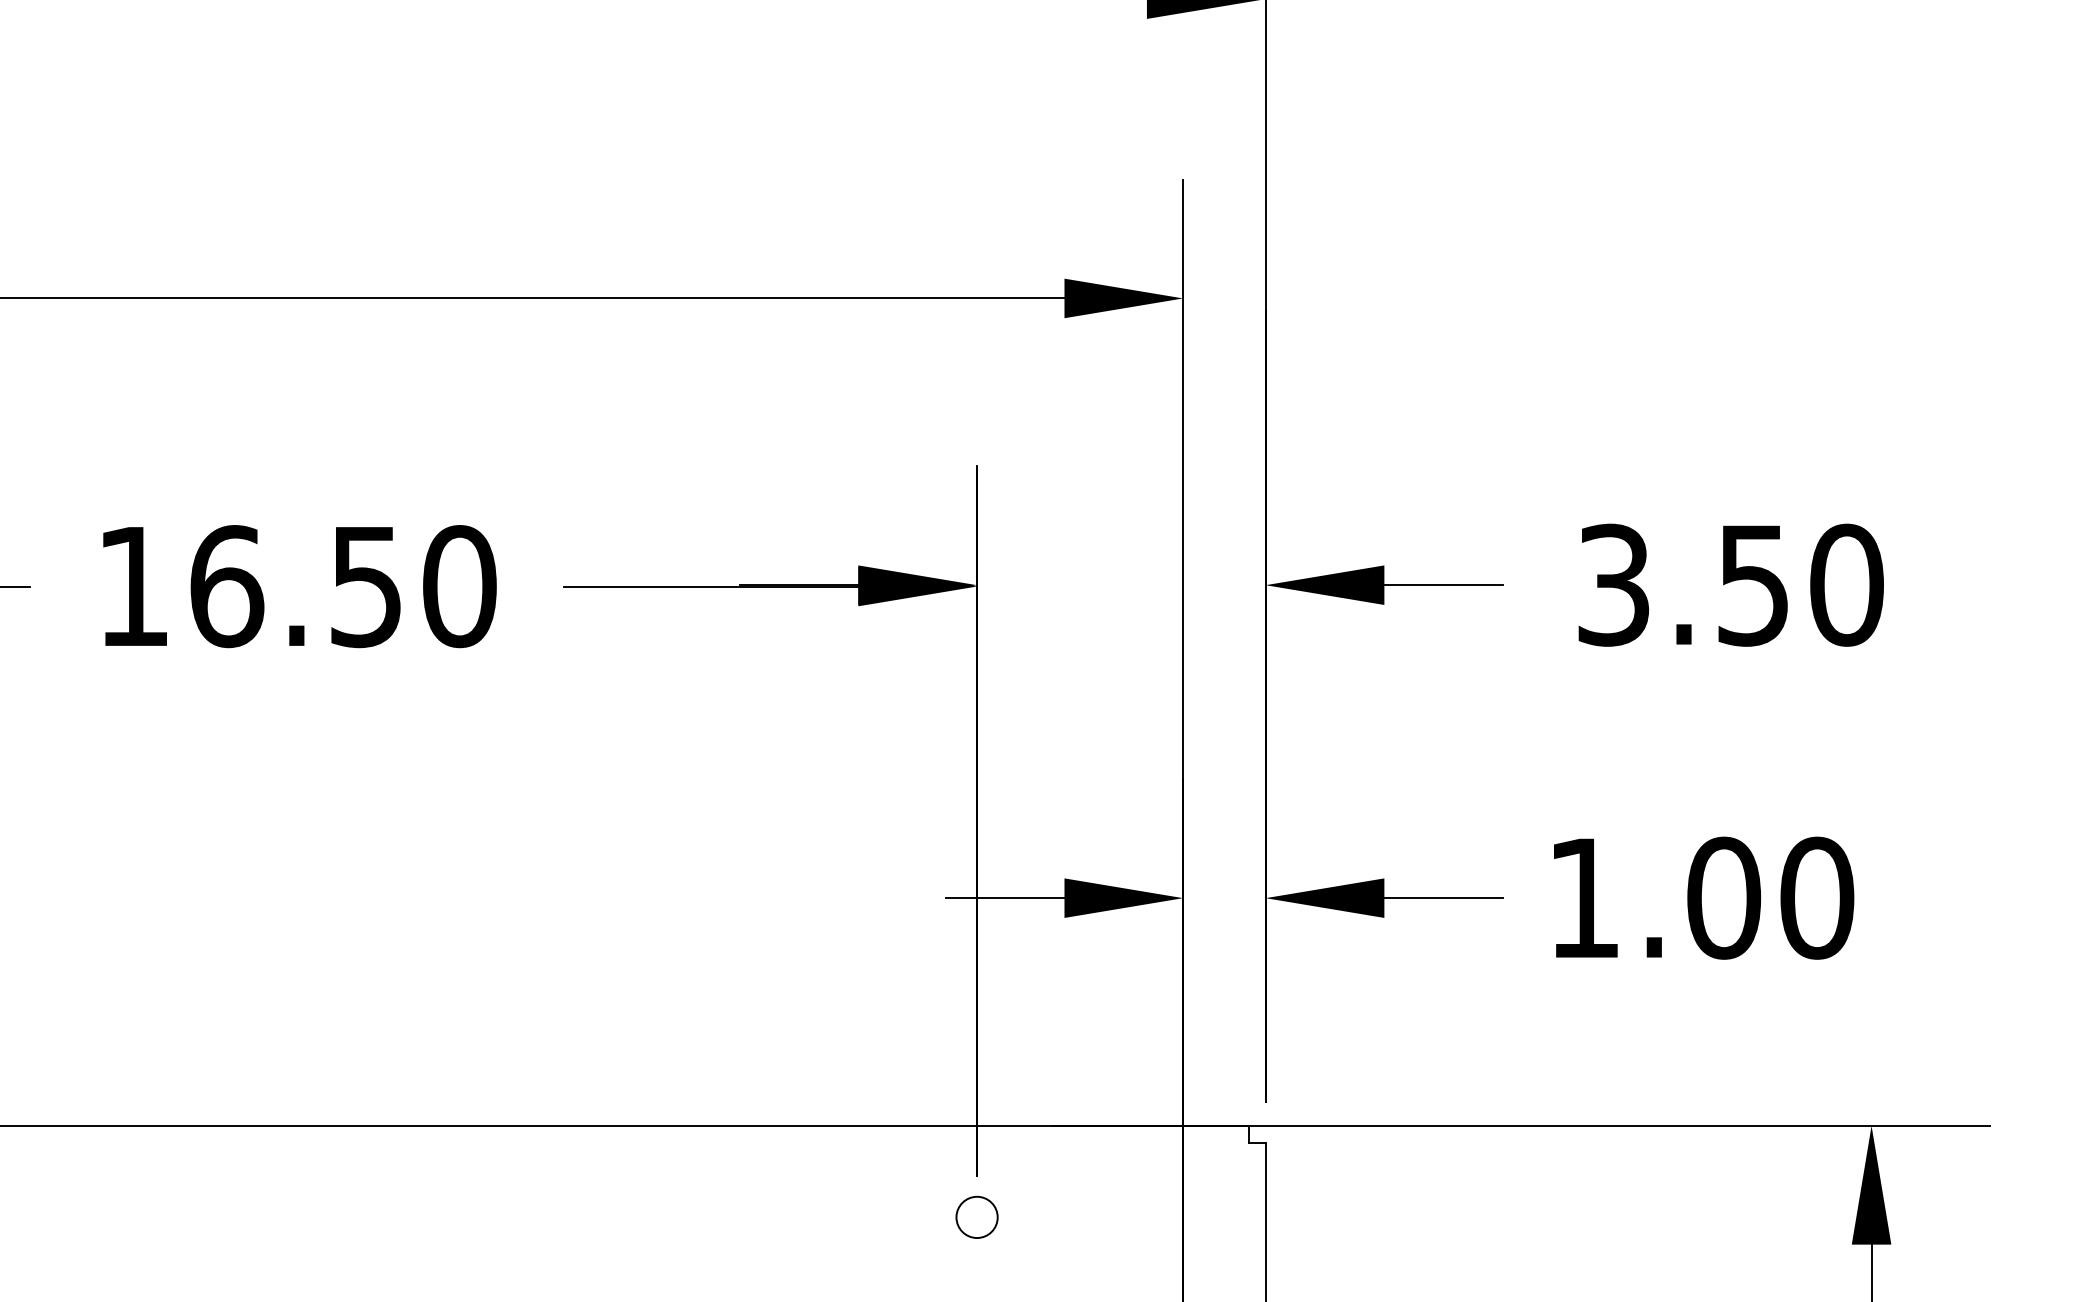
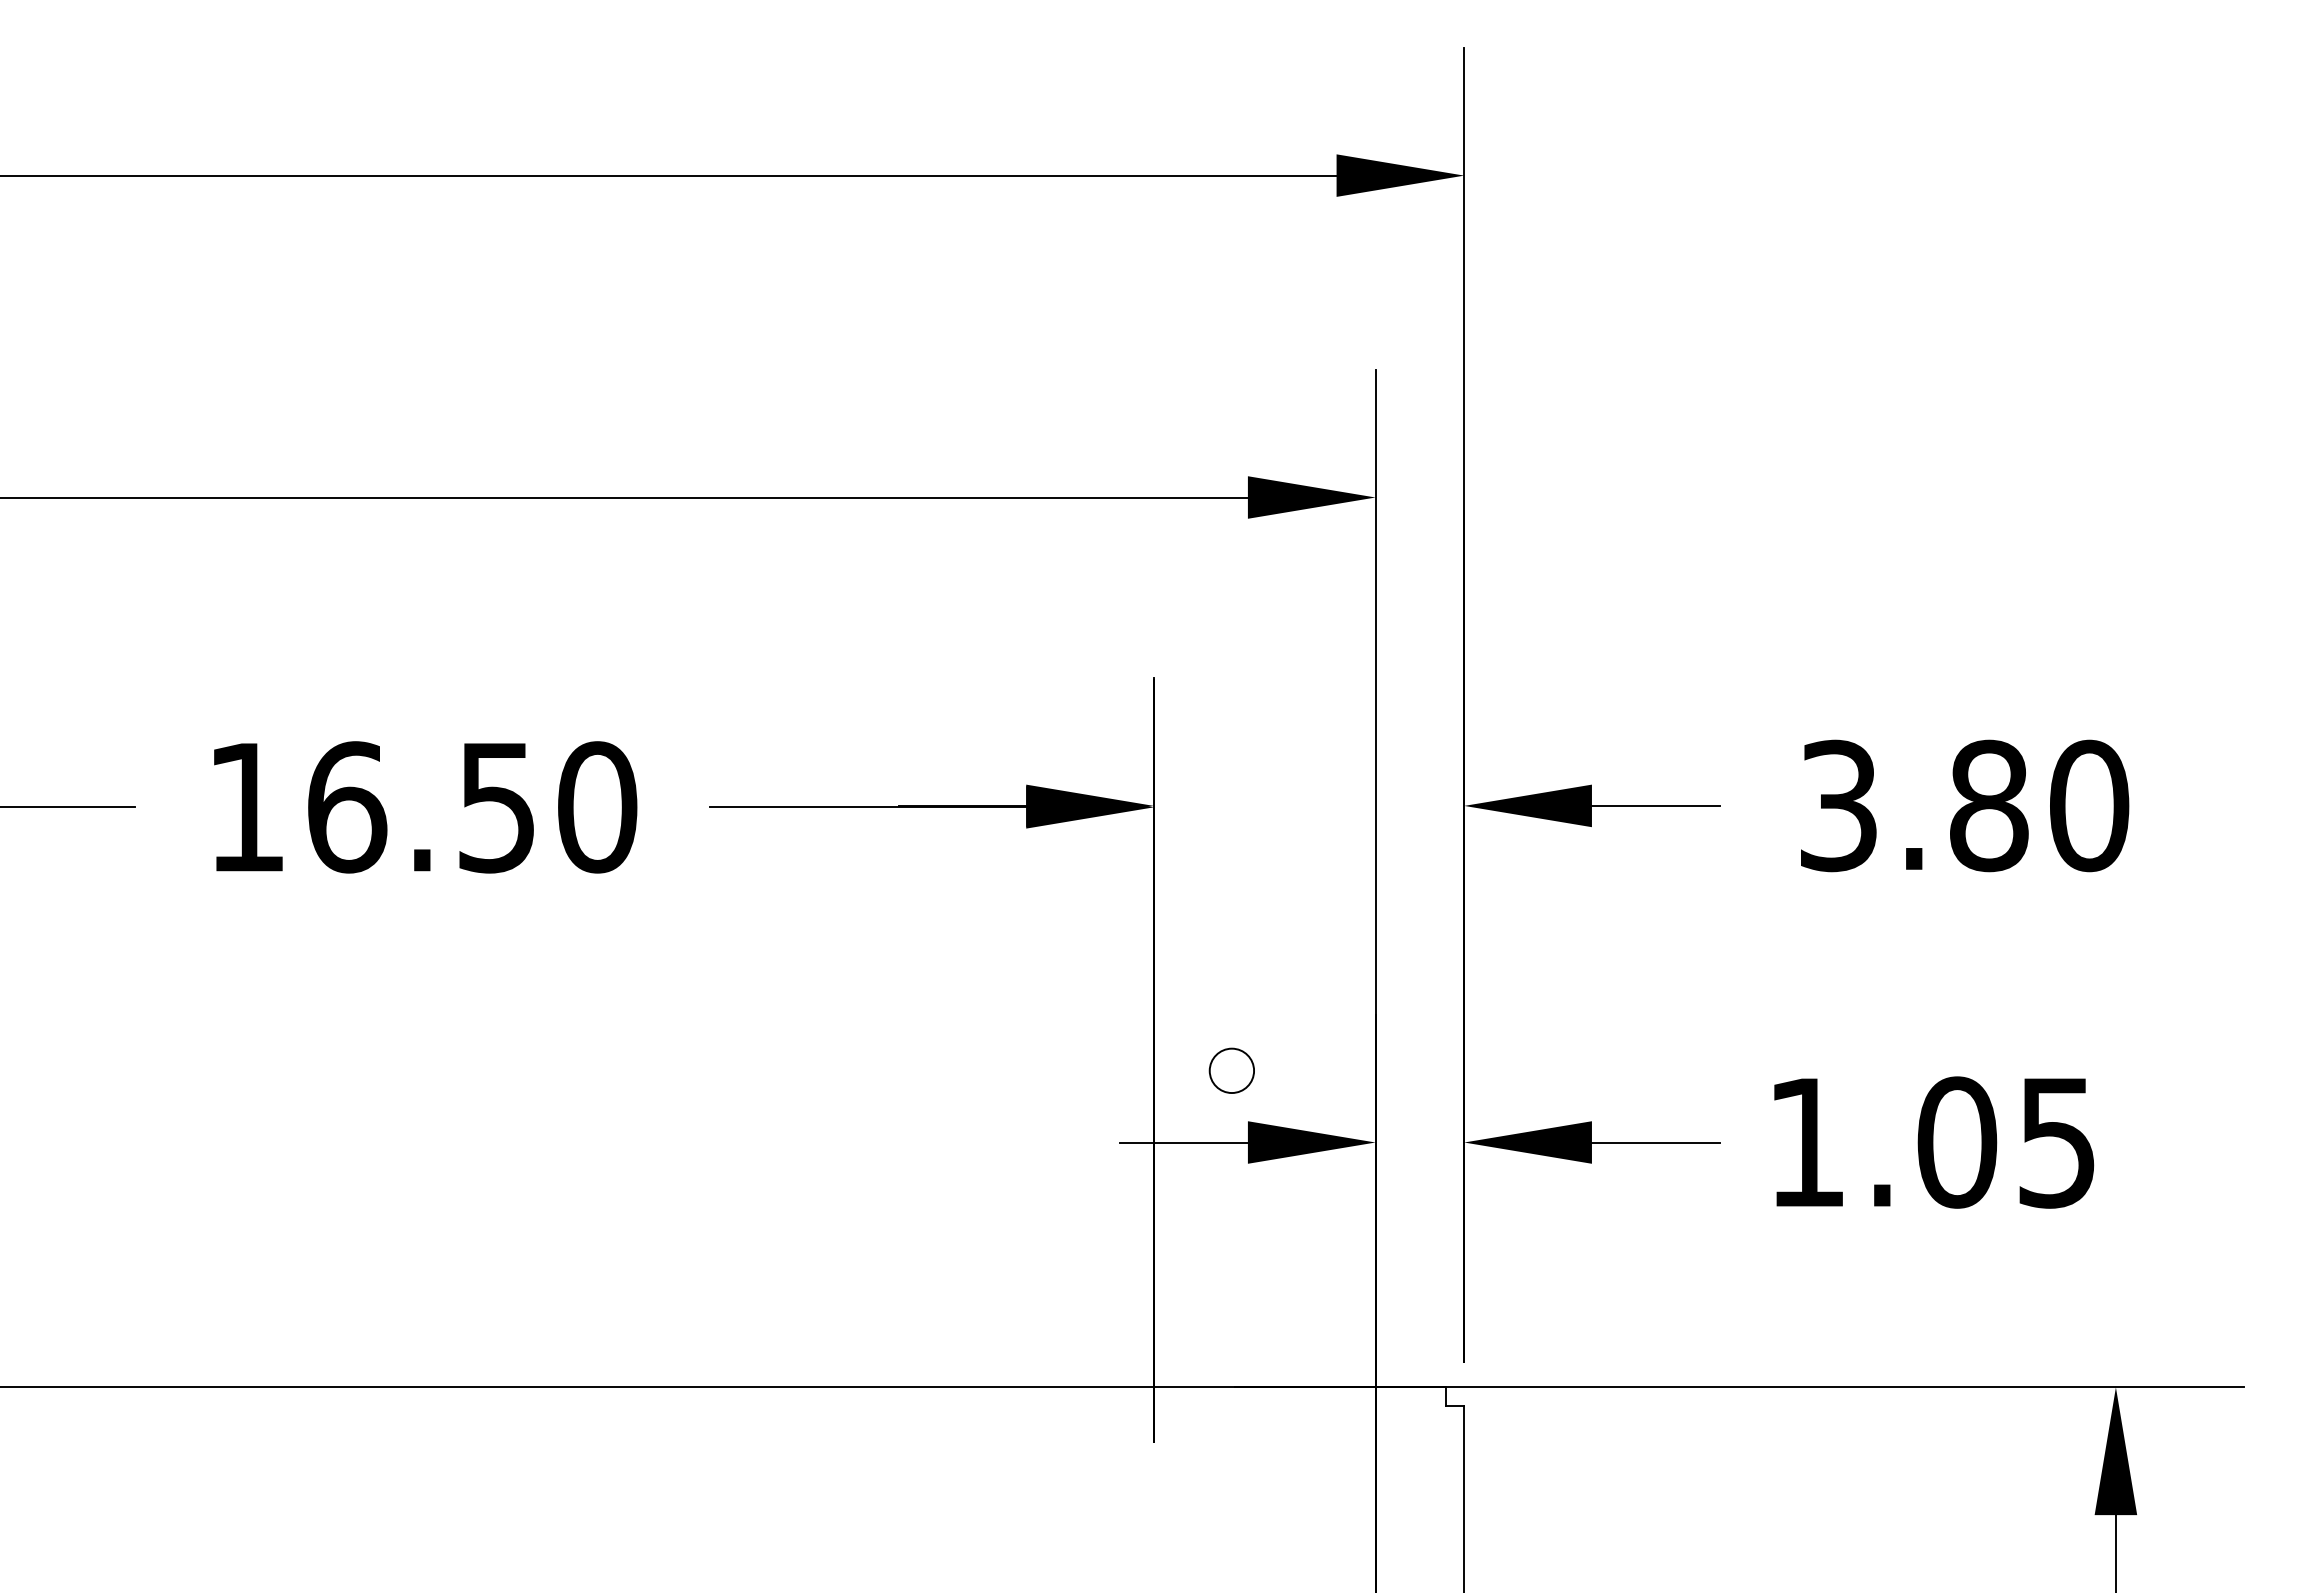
text: (1754, 584) -> (1989, 805), 3.50 -> 3.80
text: (1817, 898) -> (2057, 1142), 1.00 -> 1.05
circle: (976, 1217) -> (1231, 1070), moved

